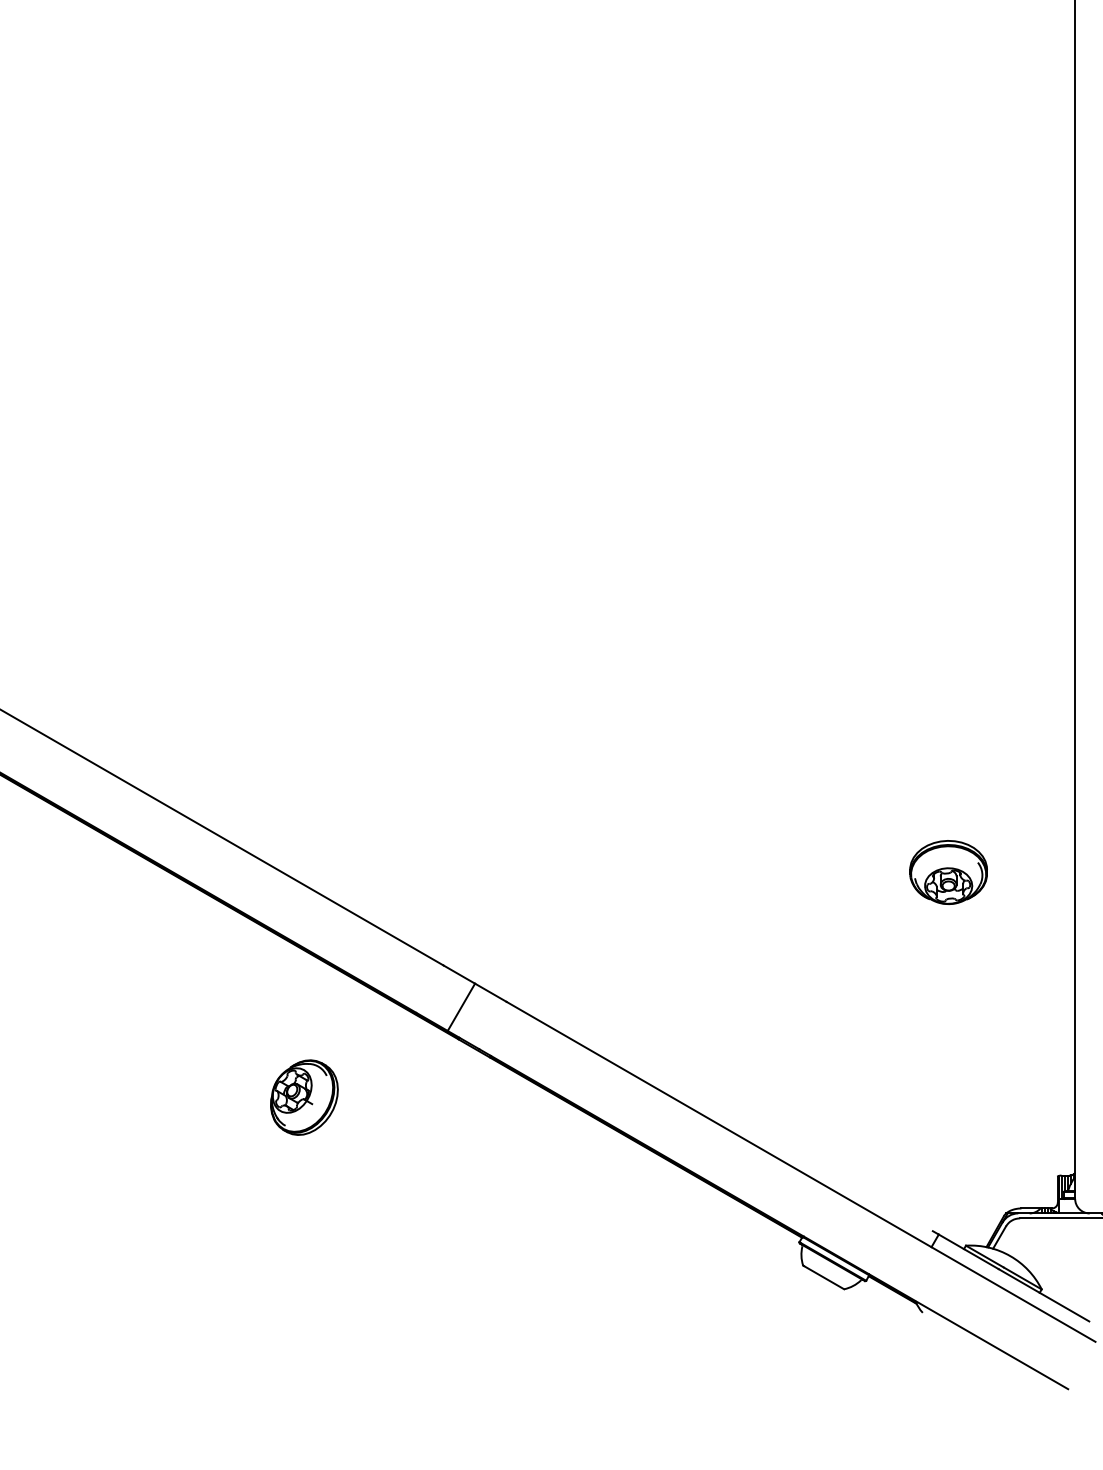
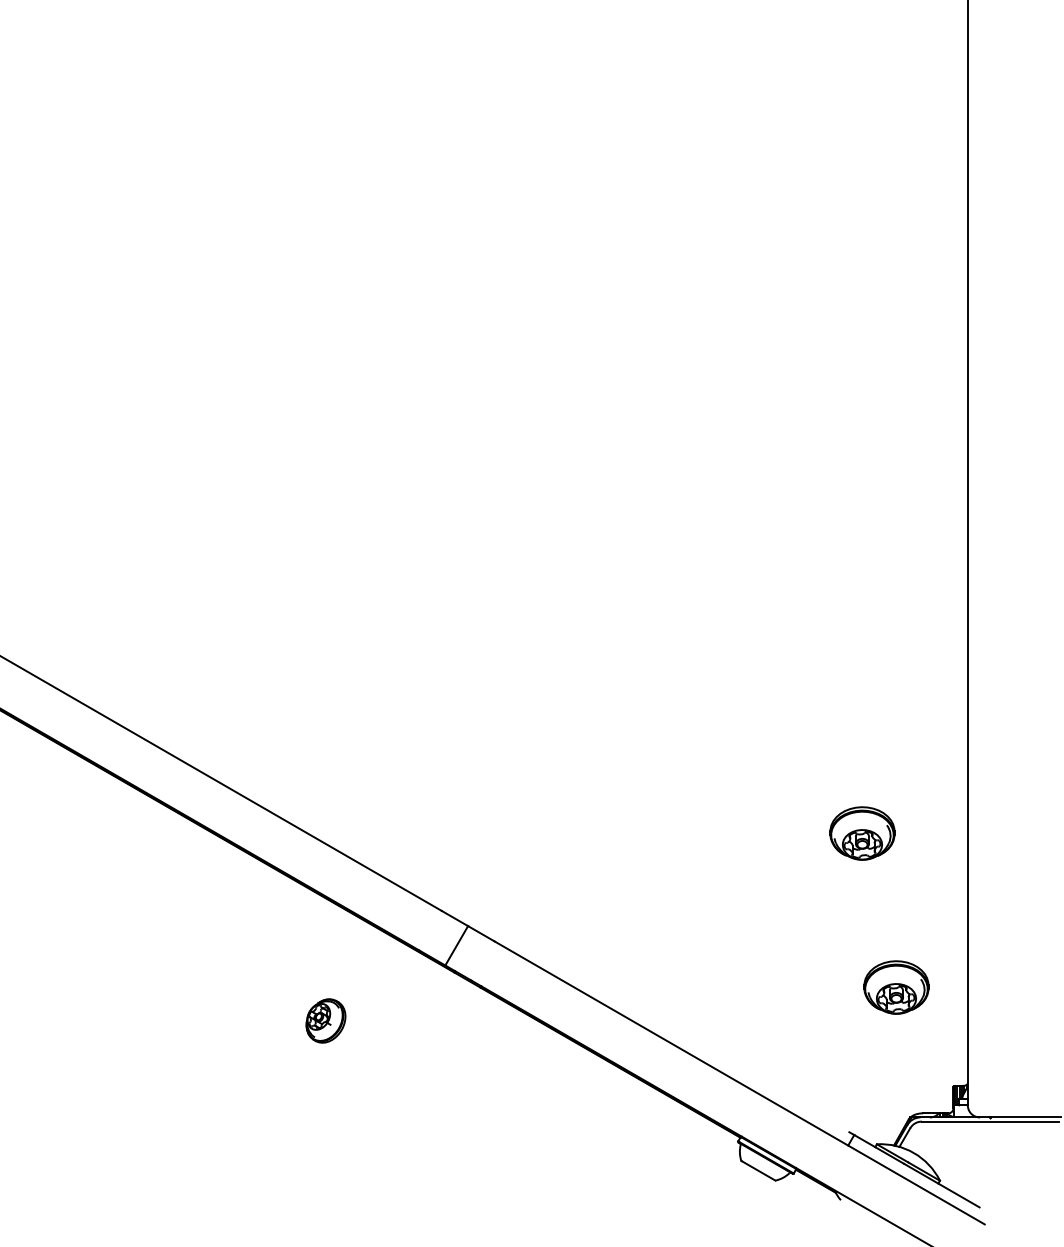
part: (989, 1057) -> (896, 987), added
part: (303, 1097) -> (325, 1020), size x0.7

